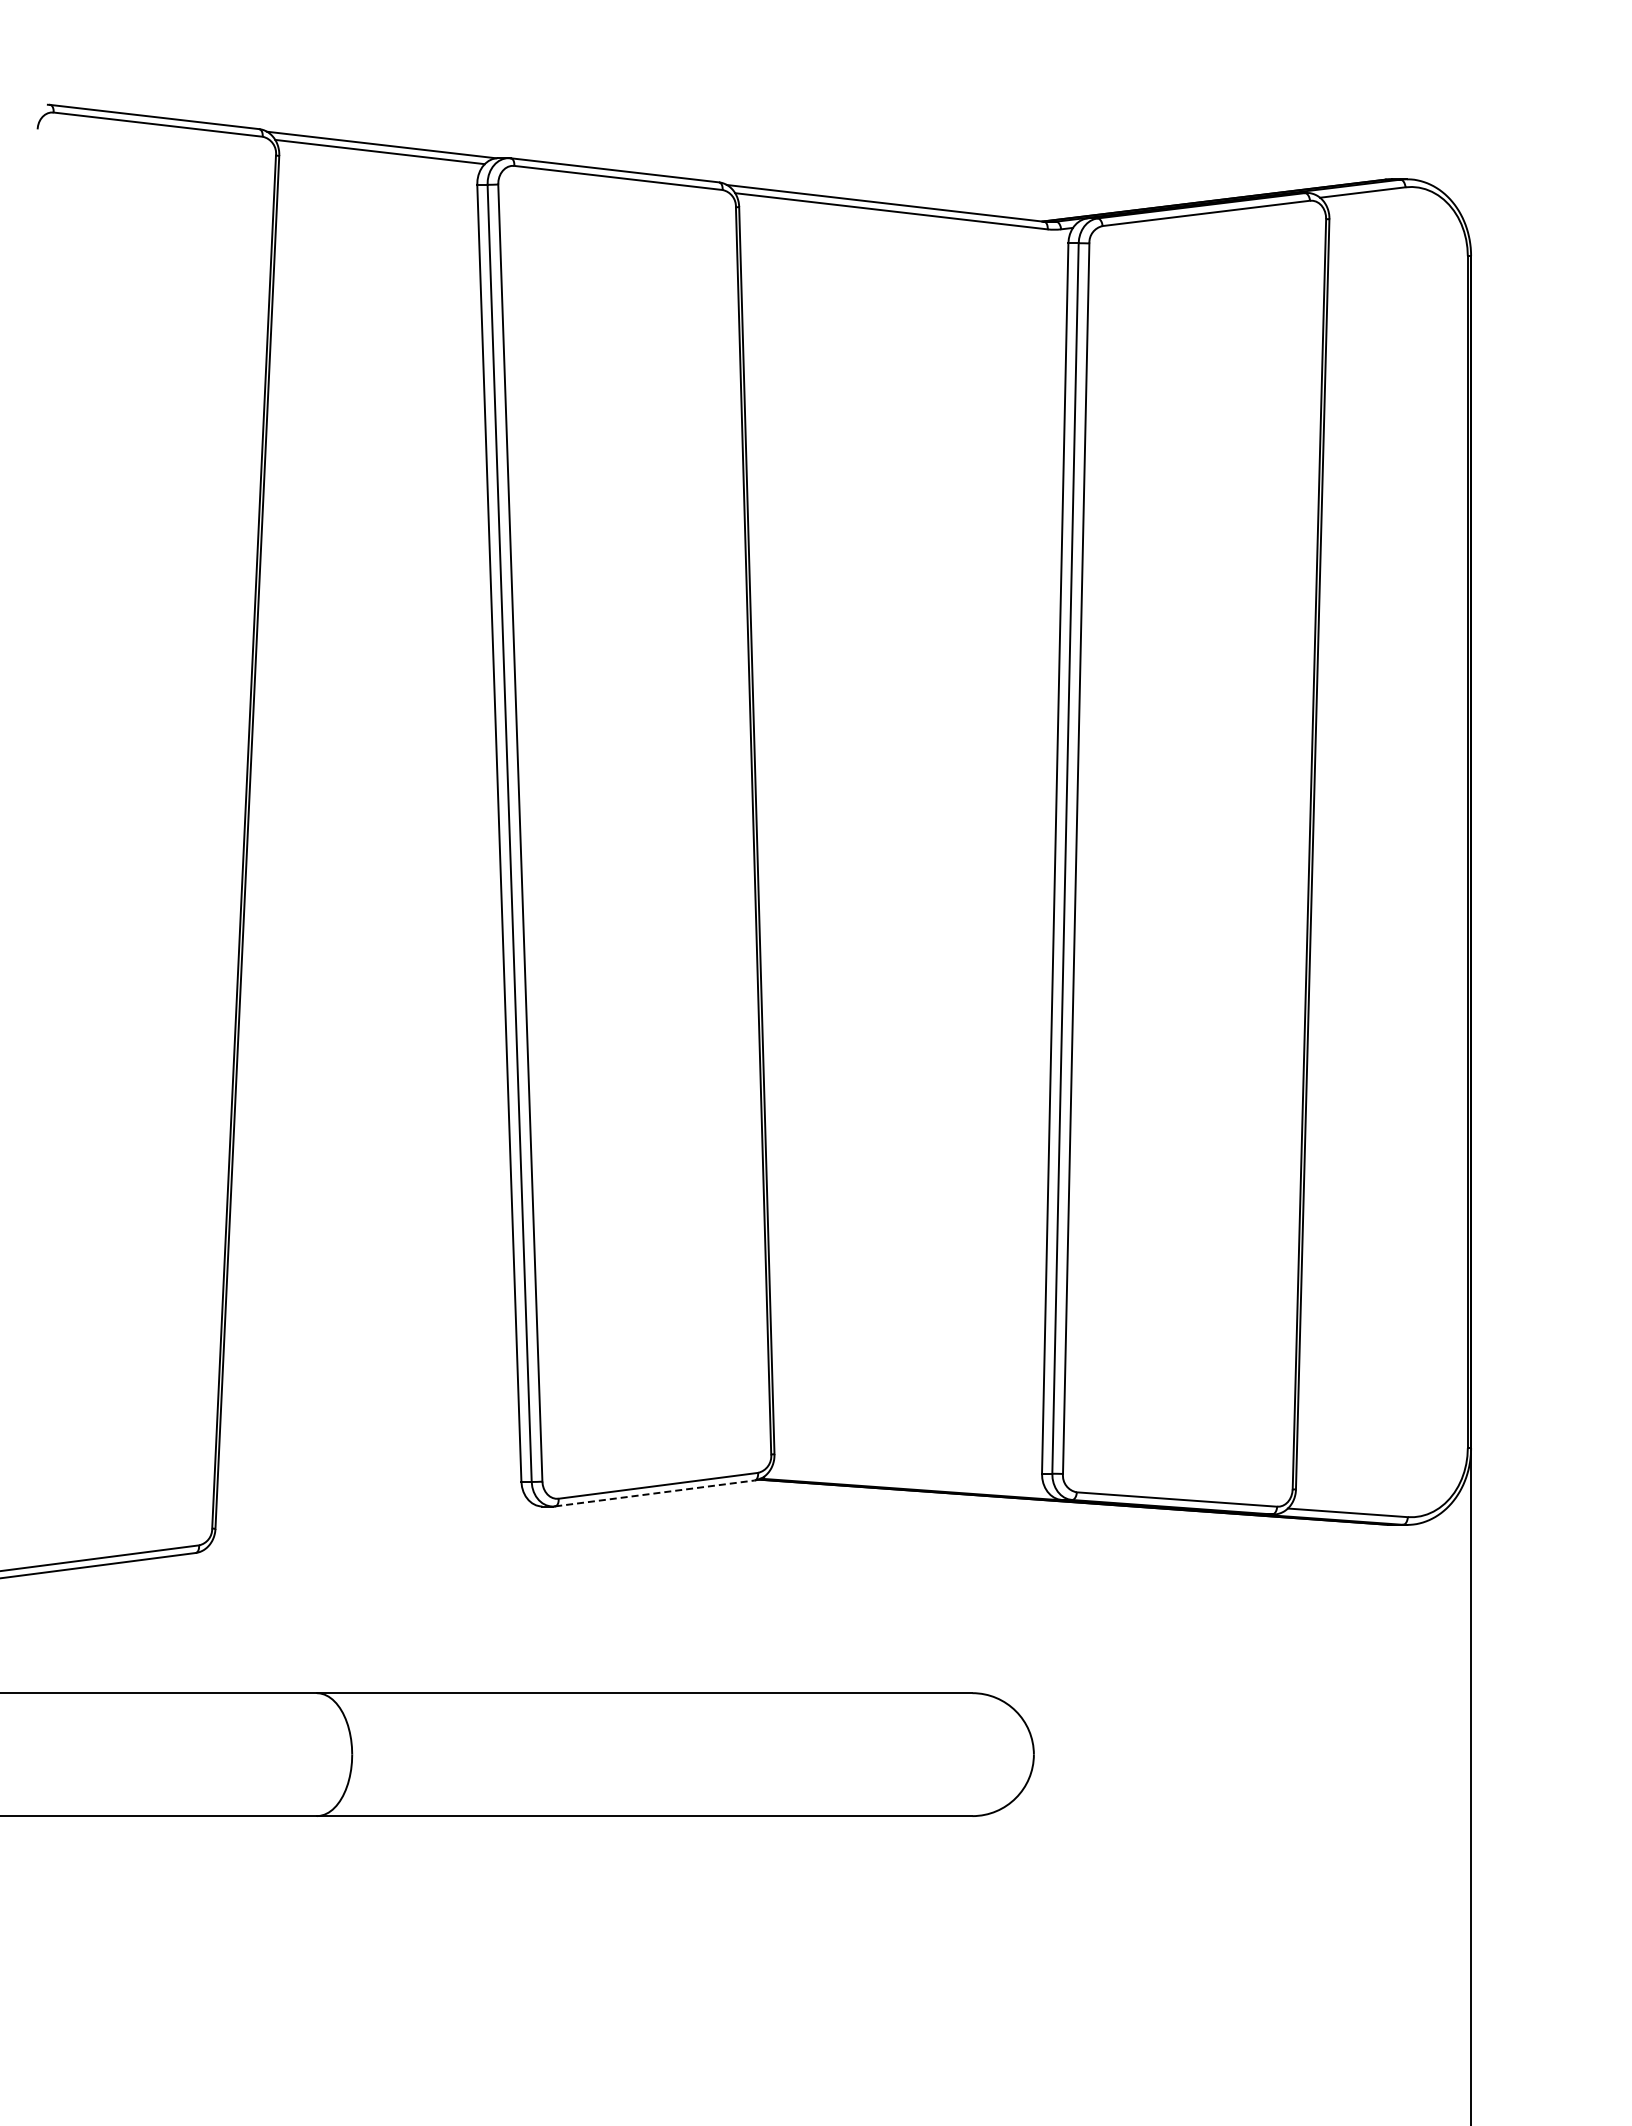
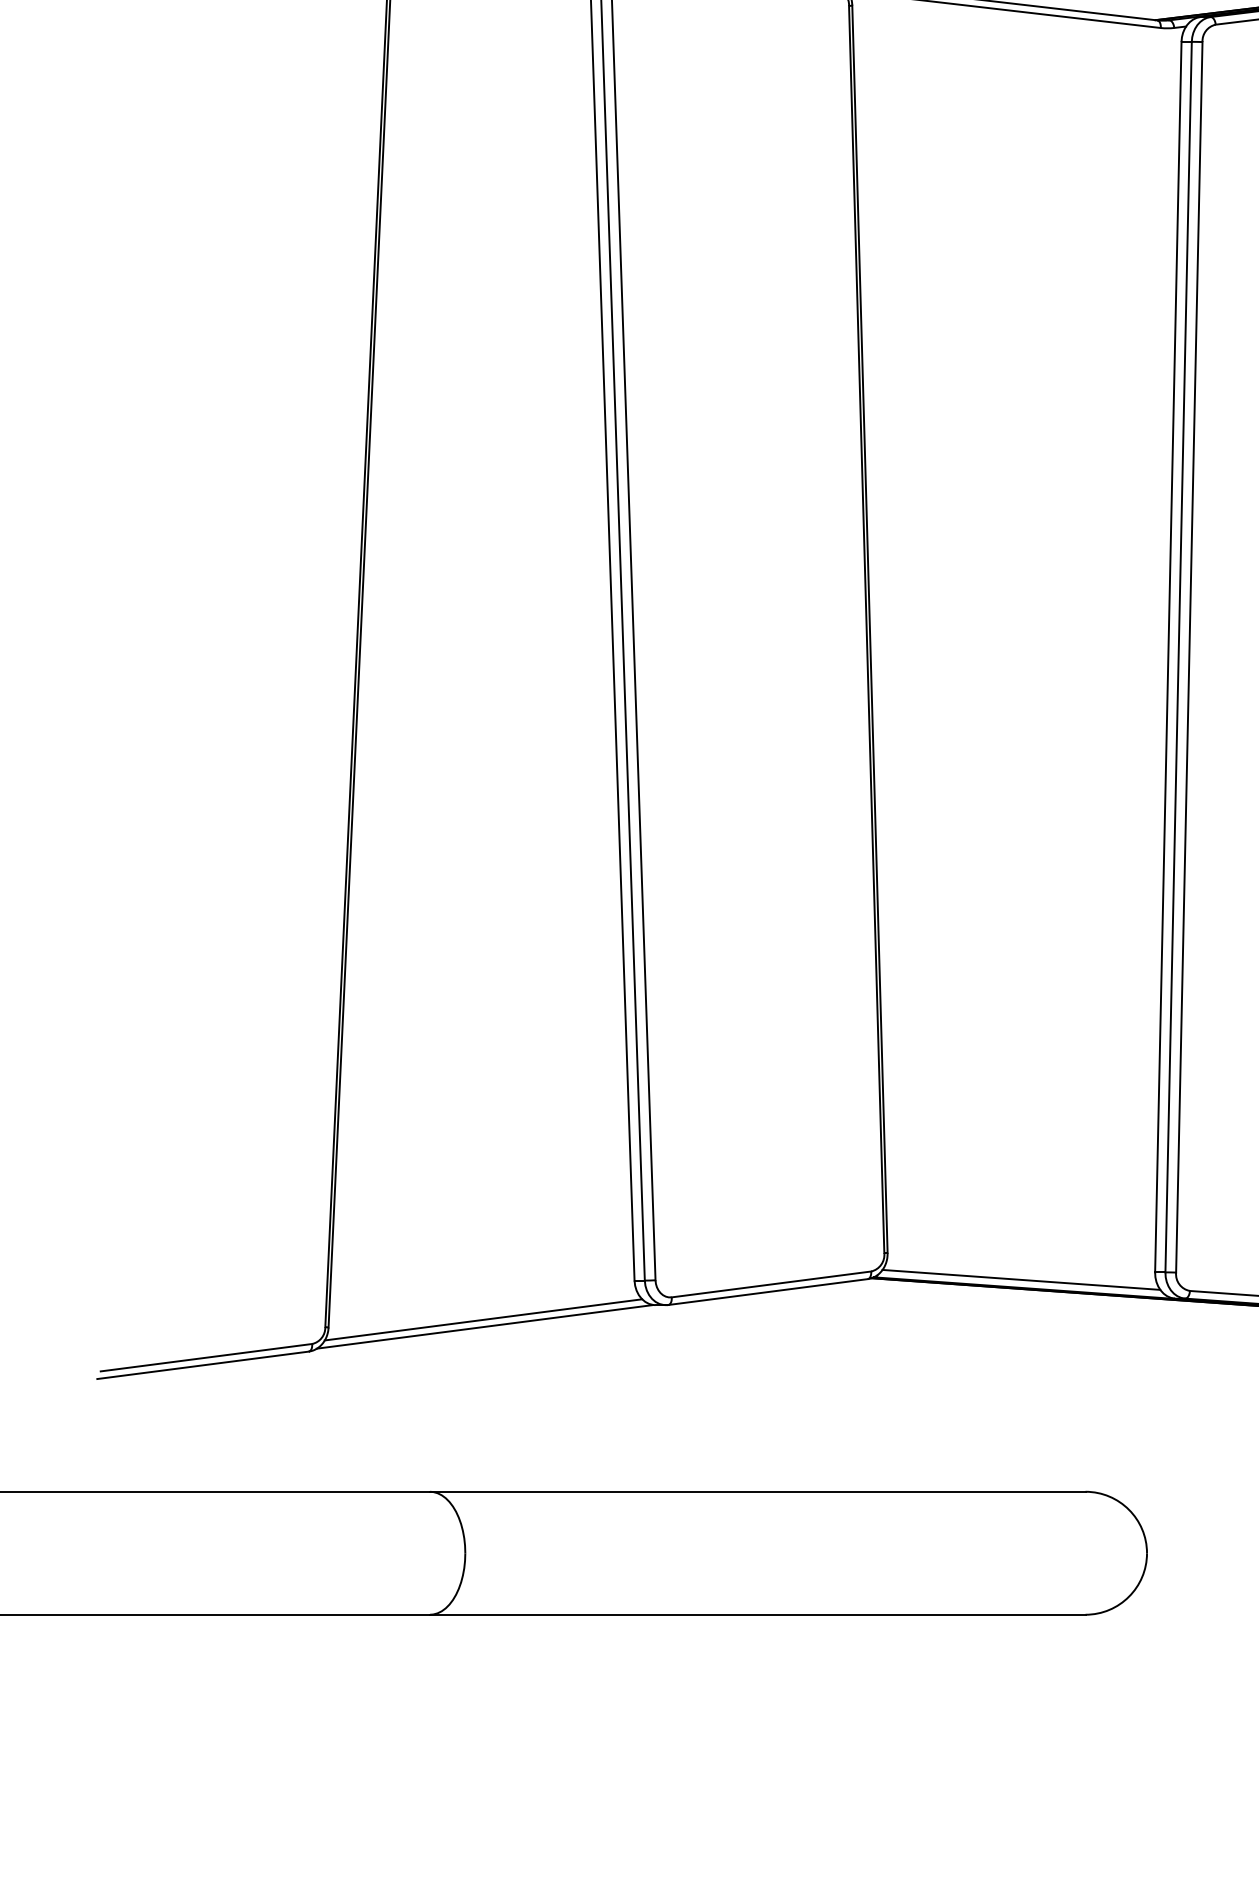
line: (908, 1481) -> (1021, 1280), added
line: (654, 1493) -> (767, 1292), dashed -> solid
line: (370, 1520) -> (483, 1319), added
line: (371, 1528) -> (484, 1327), added

